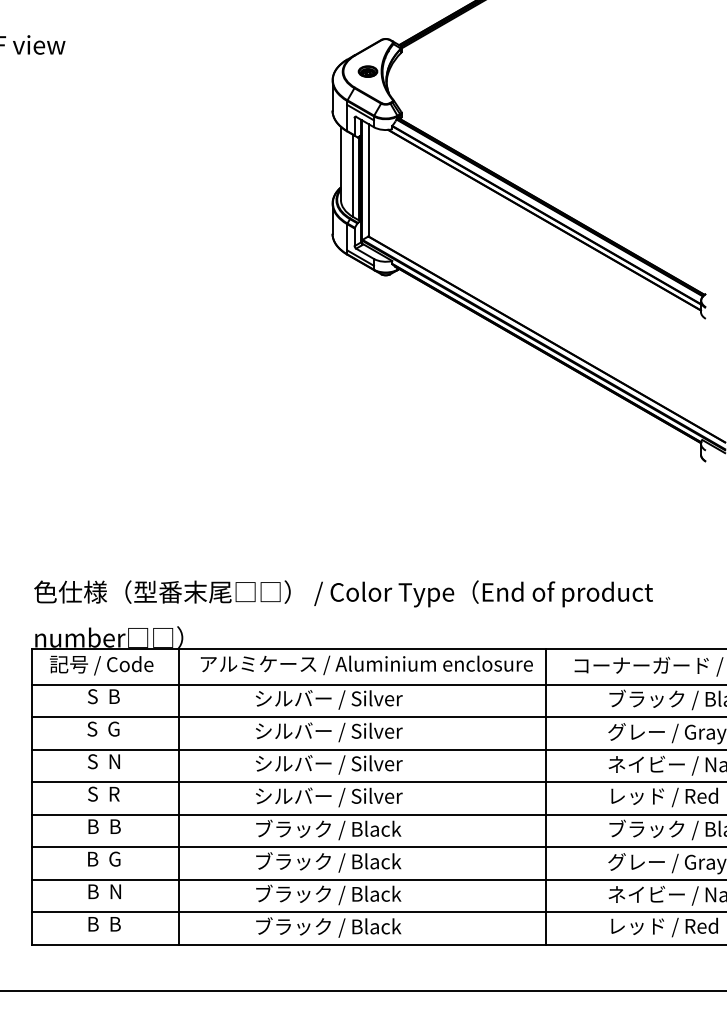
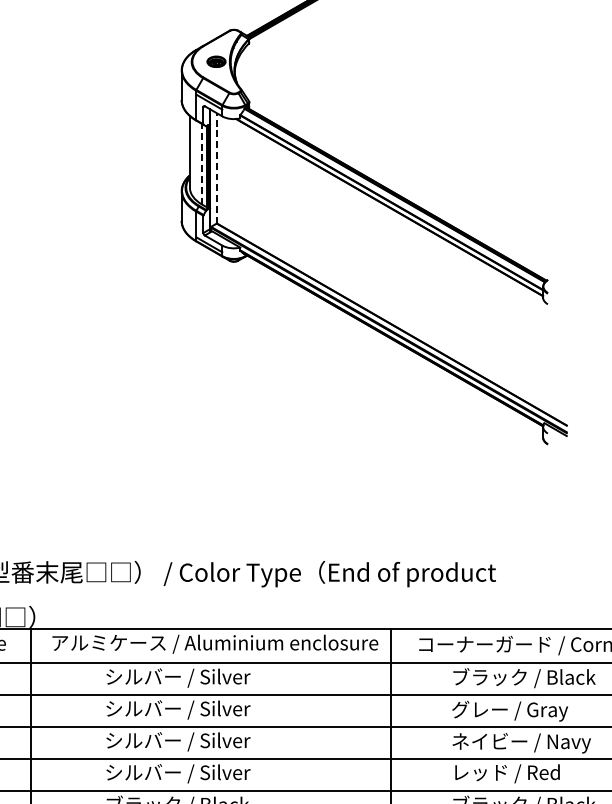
line: (353, 175) -> (202, 163), solid -> dashed
line: (368, 179) -> (216, 167), solid -> dashed

